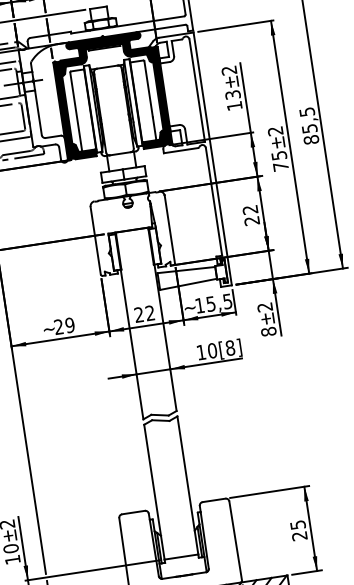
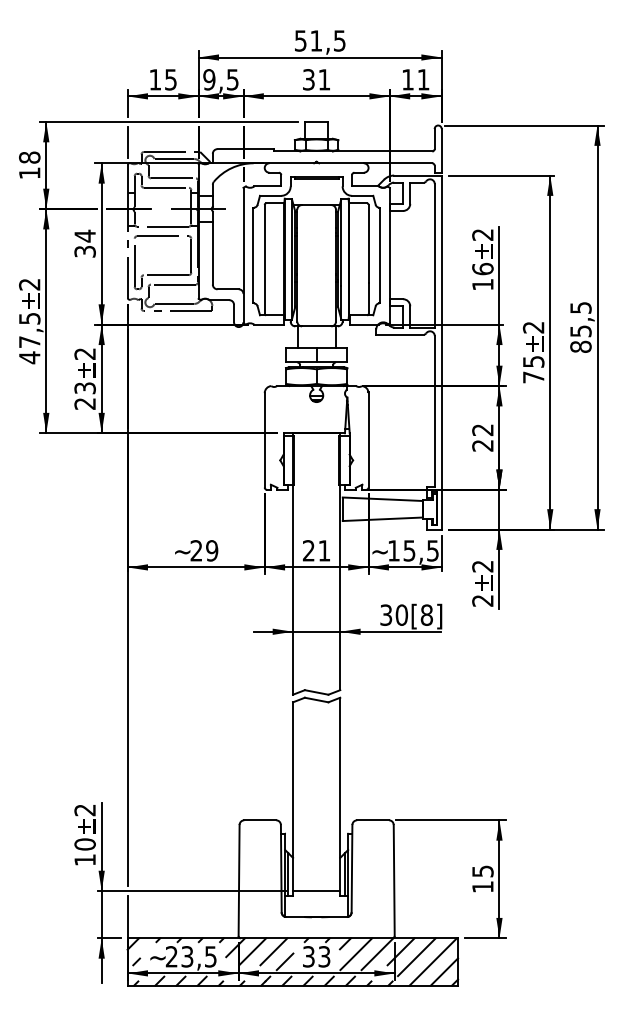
fill: (111, 94) -> (316, 243), removed
text: (232, 94) -> (482, 268), 13 -> 16
text: (149, 313) -> (323, 550), 22 -> 21
text: (268, 331) -> (482, 600), 8 -> 2
text: (201, 351) -> (386, 614), 10 -> 30
text: (299, 535) -> (482, 886), 25 -> 15

